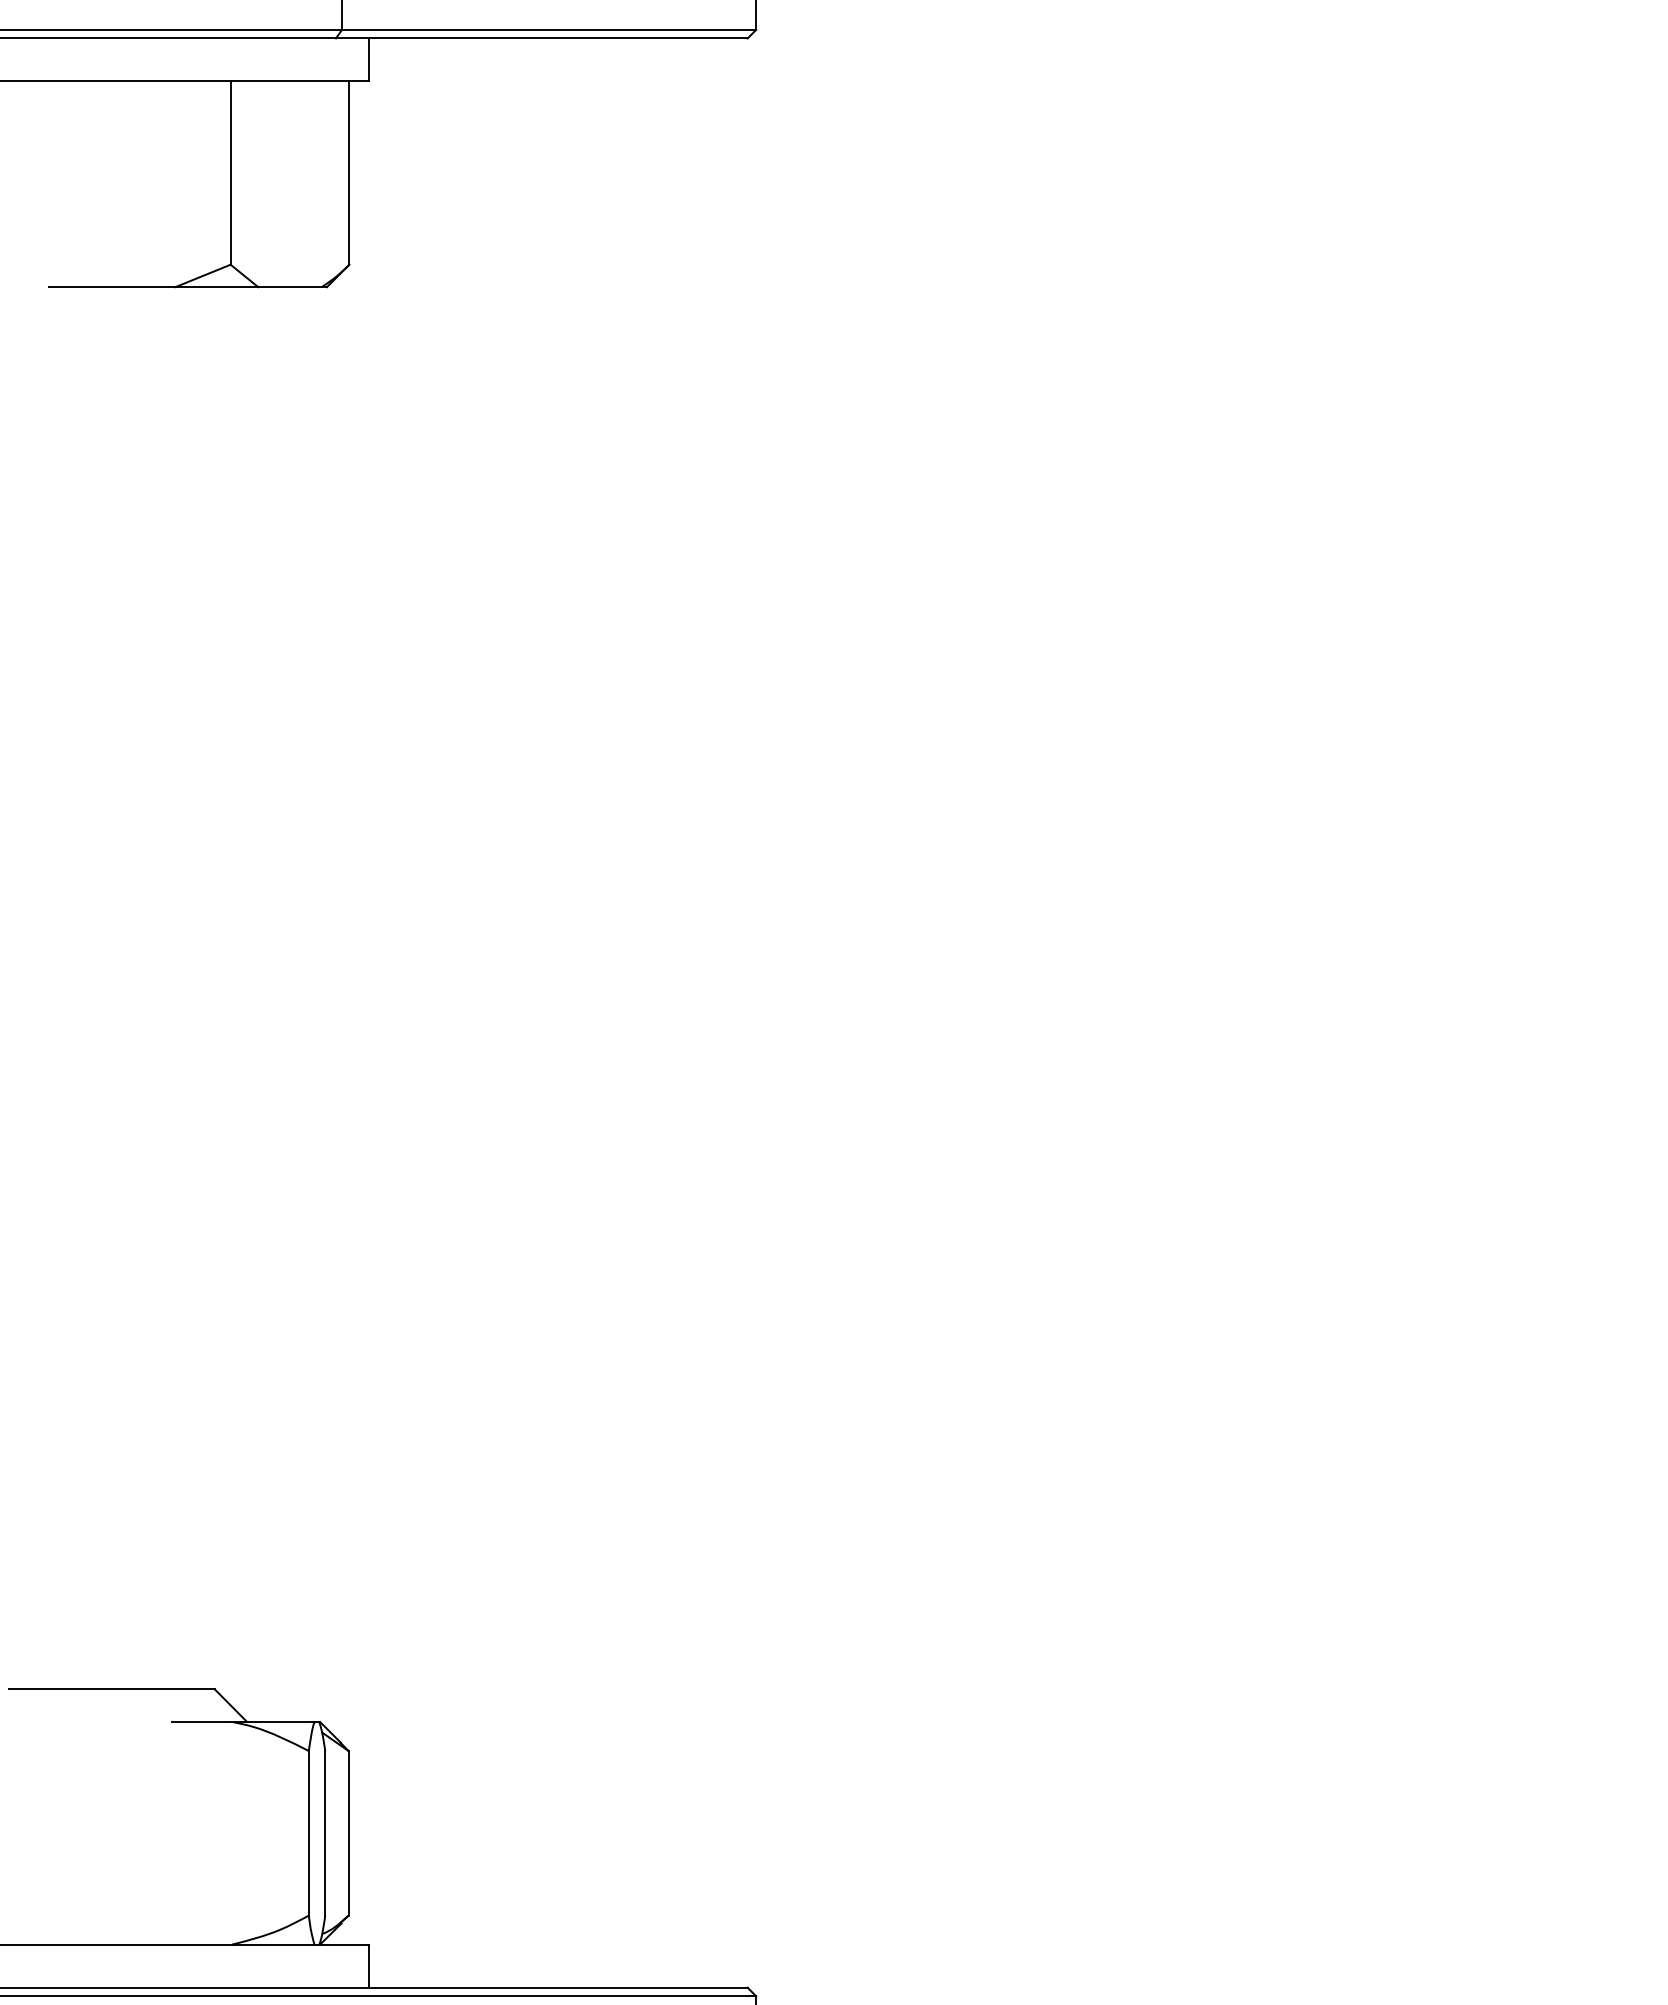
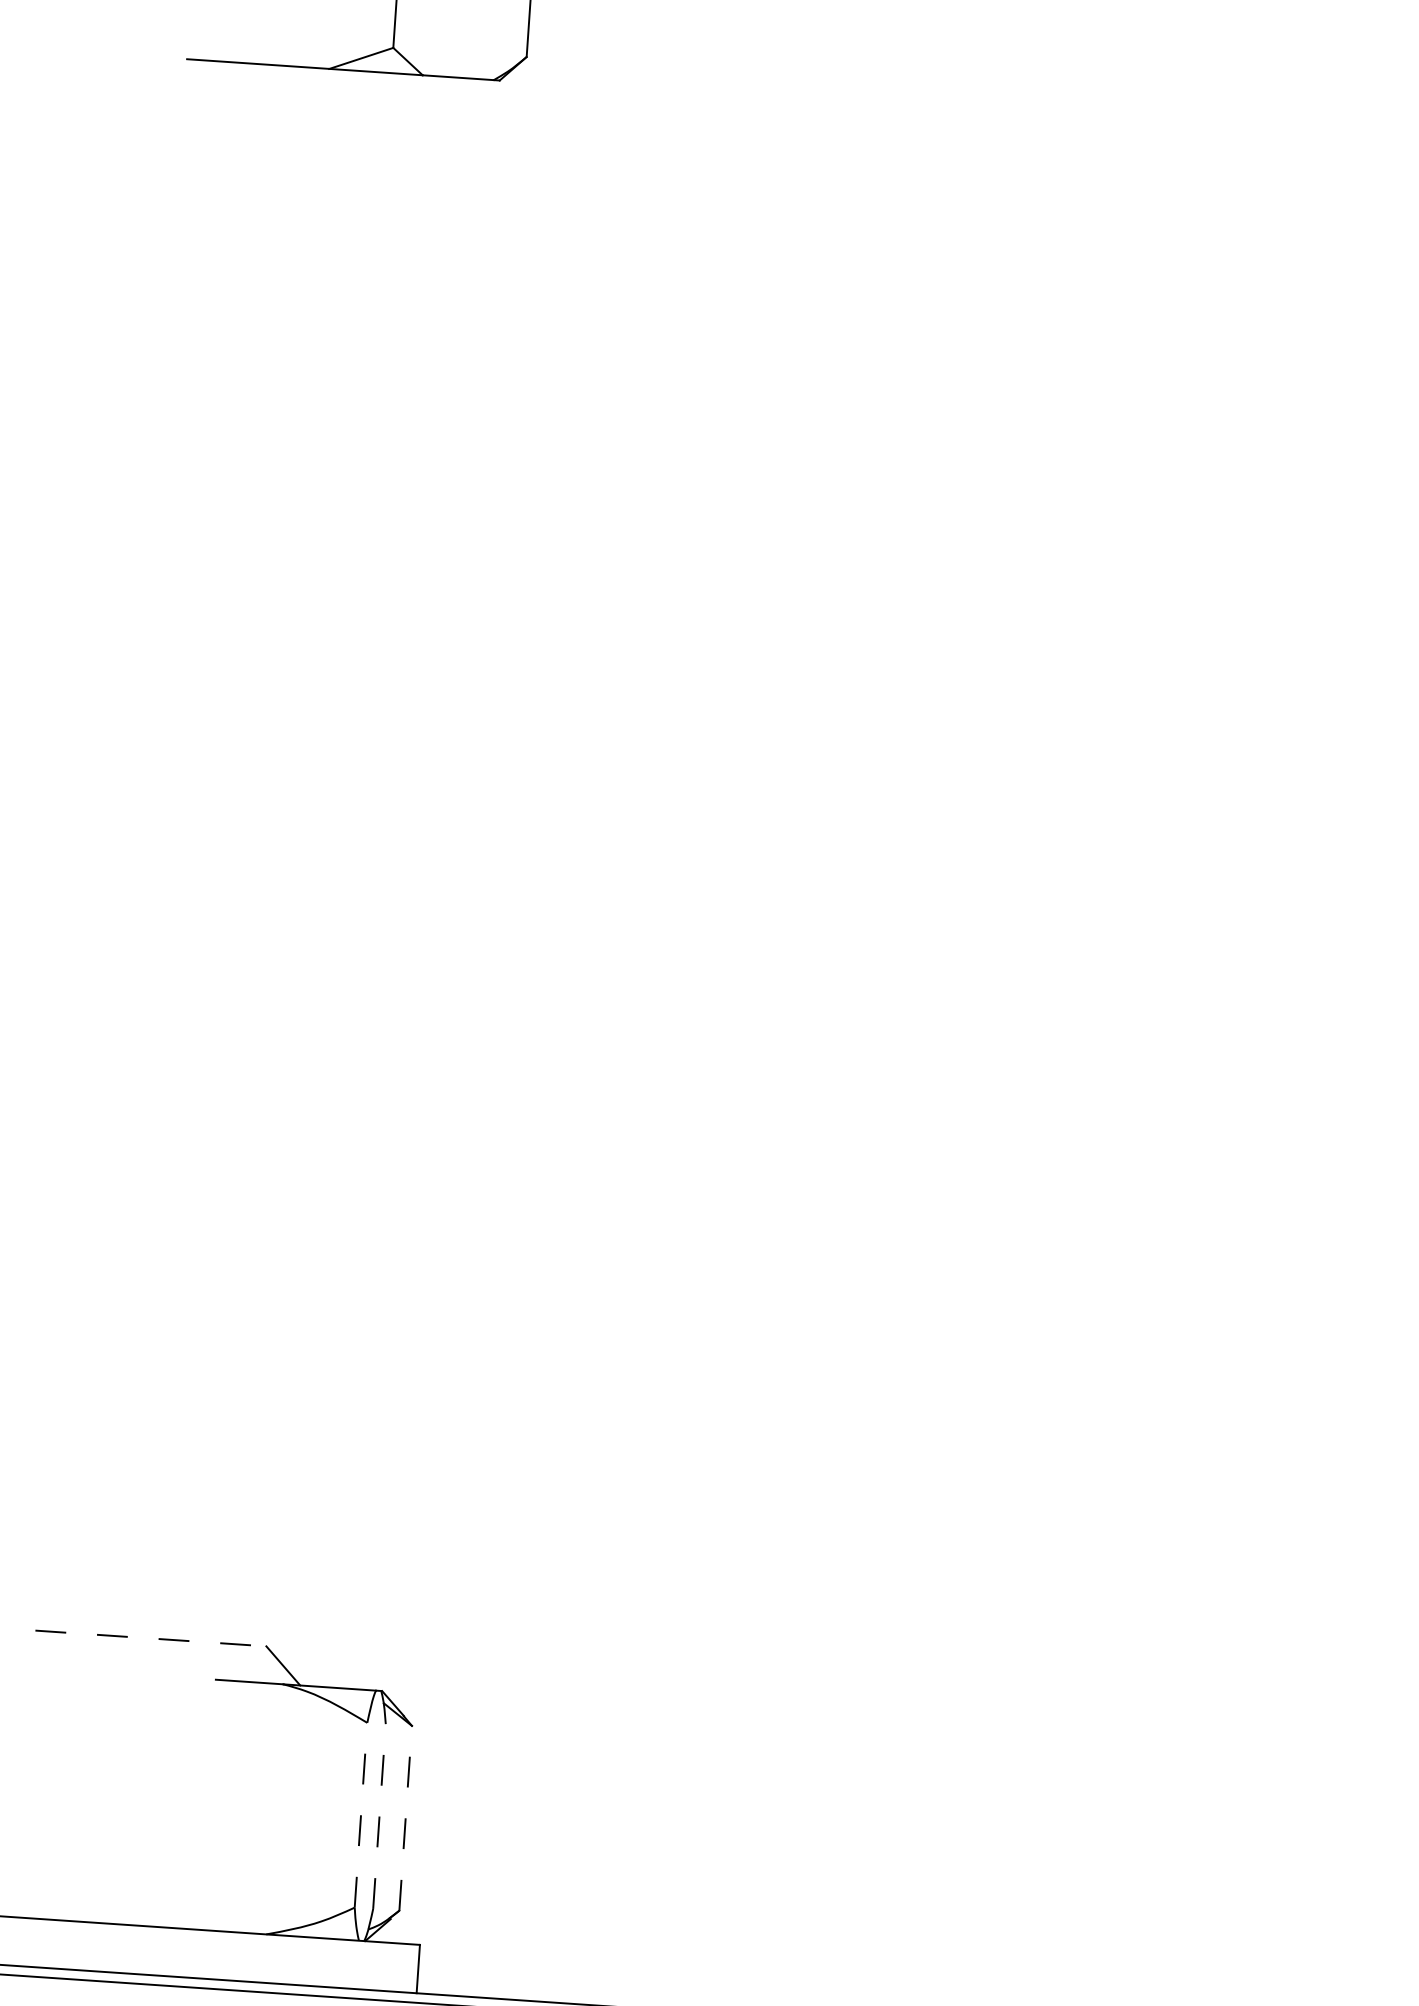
line: (111, 1689) -> (150, 1638), solid -> dashed
line: (308, 1832) -> (360, 1814), solid -> dashed
line: (325, 1832) -> (379, 1815), solid -> dashed
line: (348, 1832) -> (405, 1817), solid -> dashed

